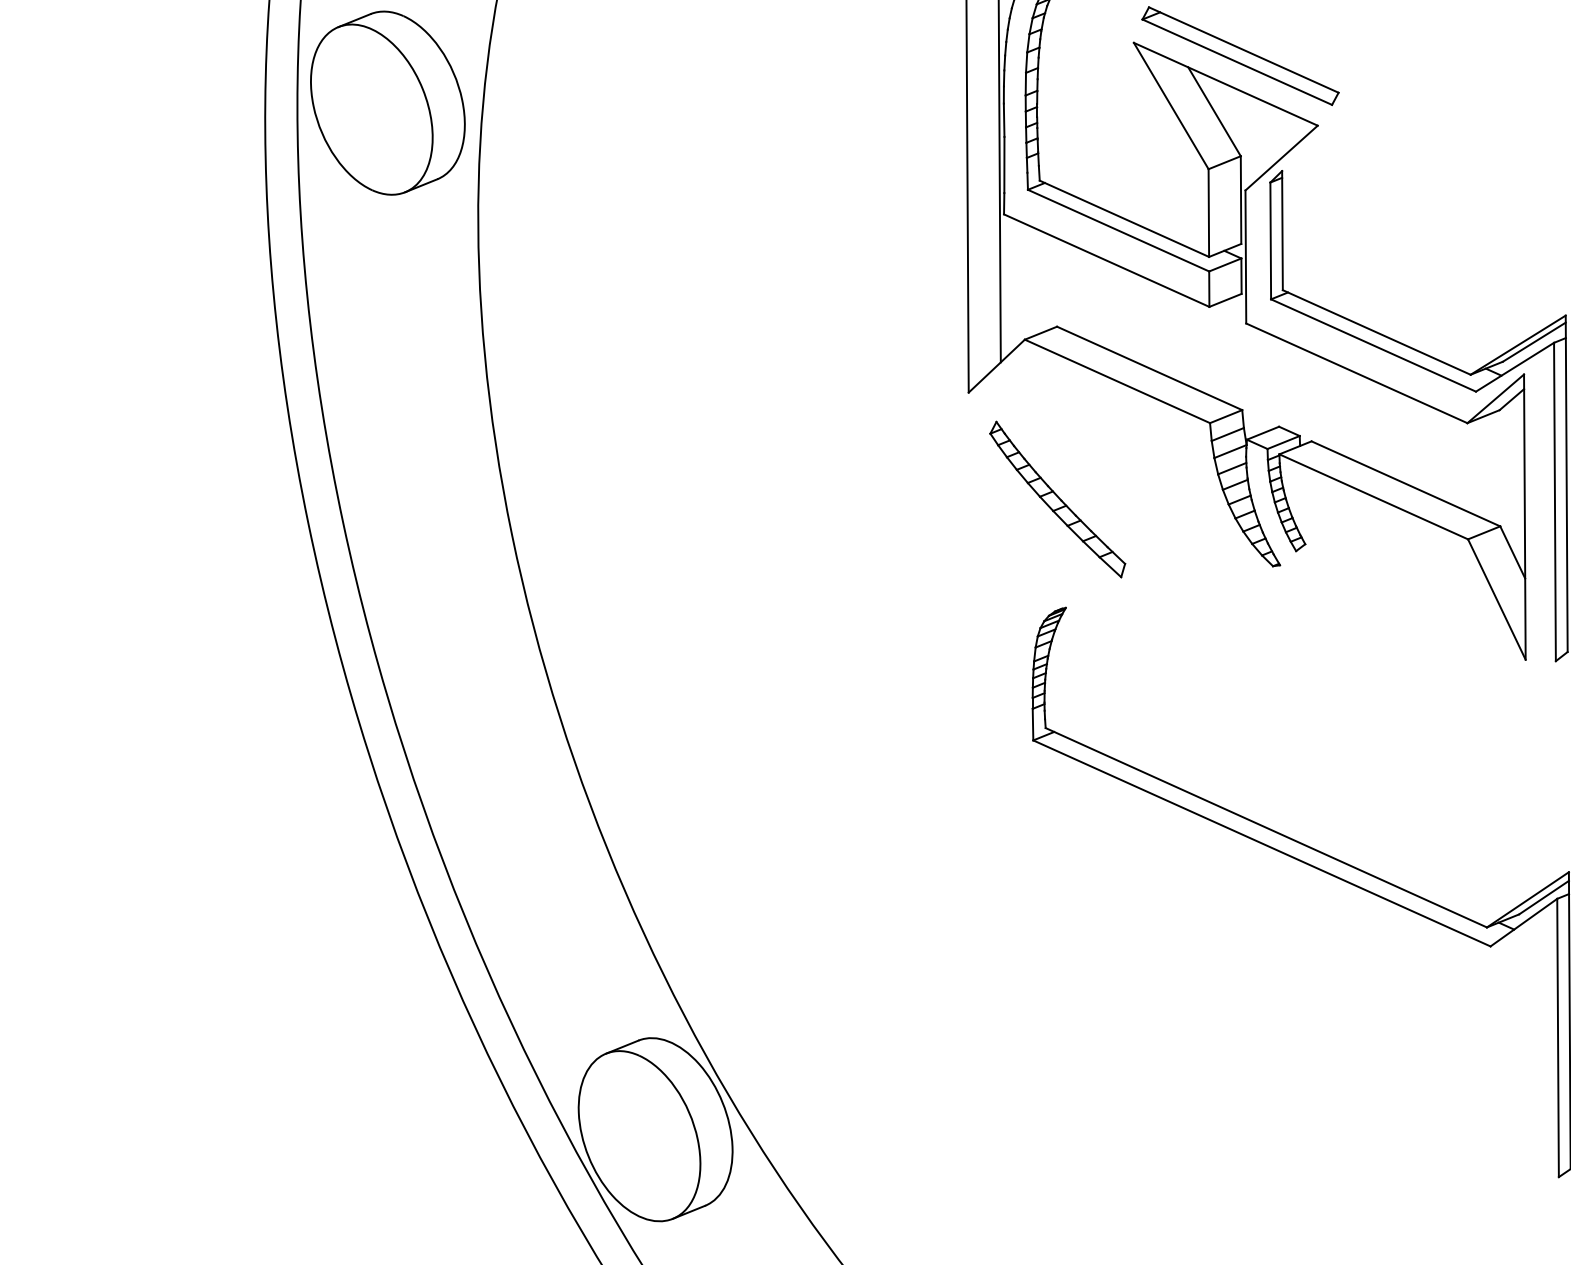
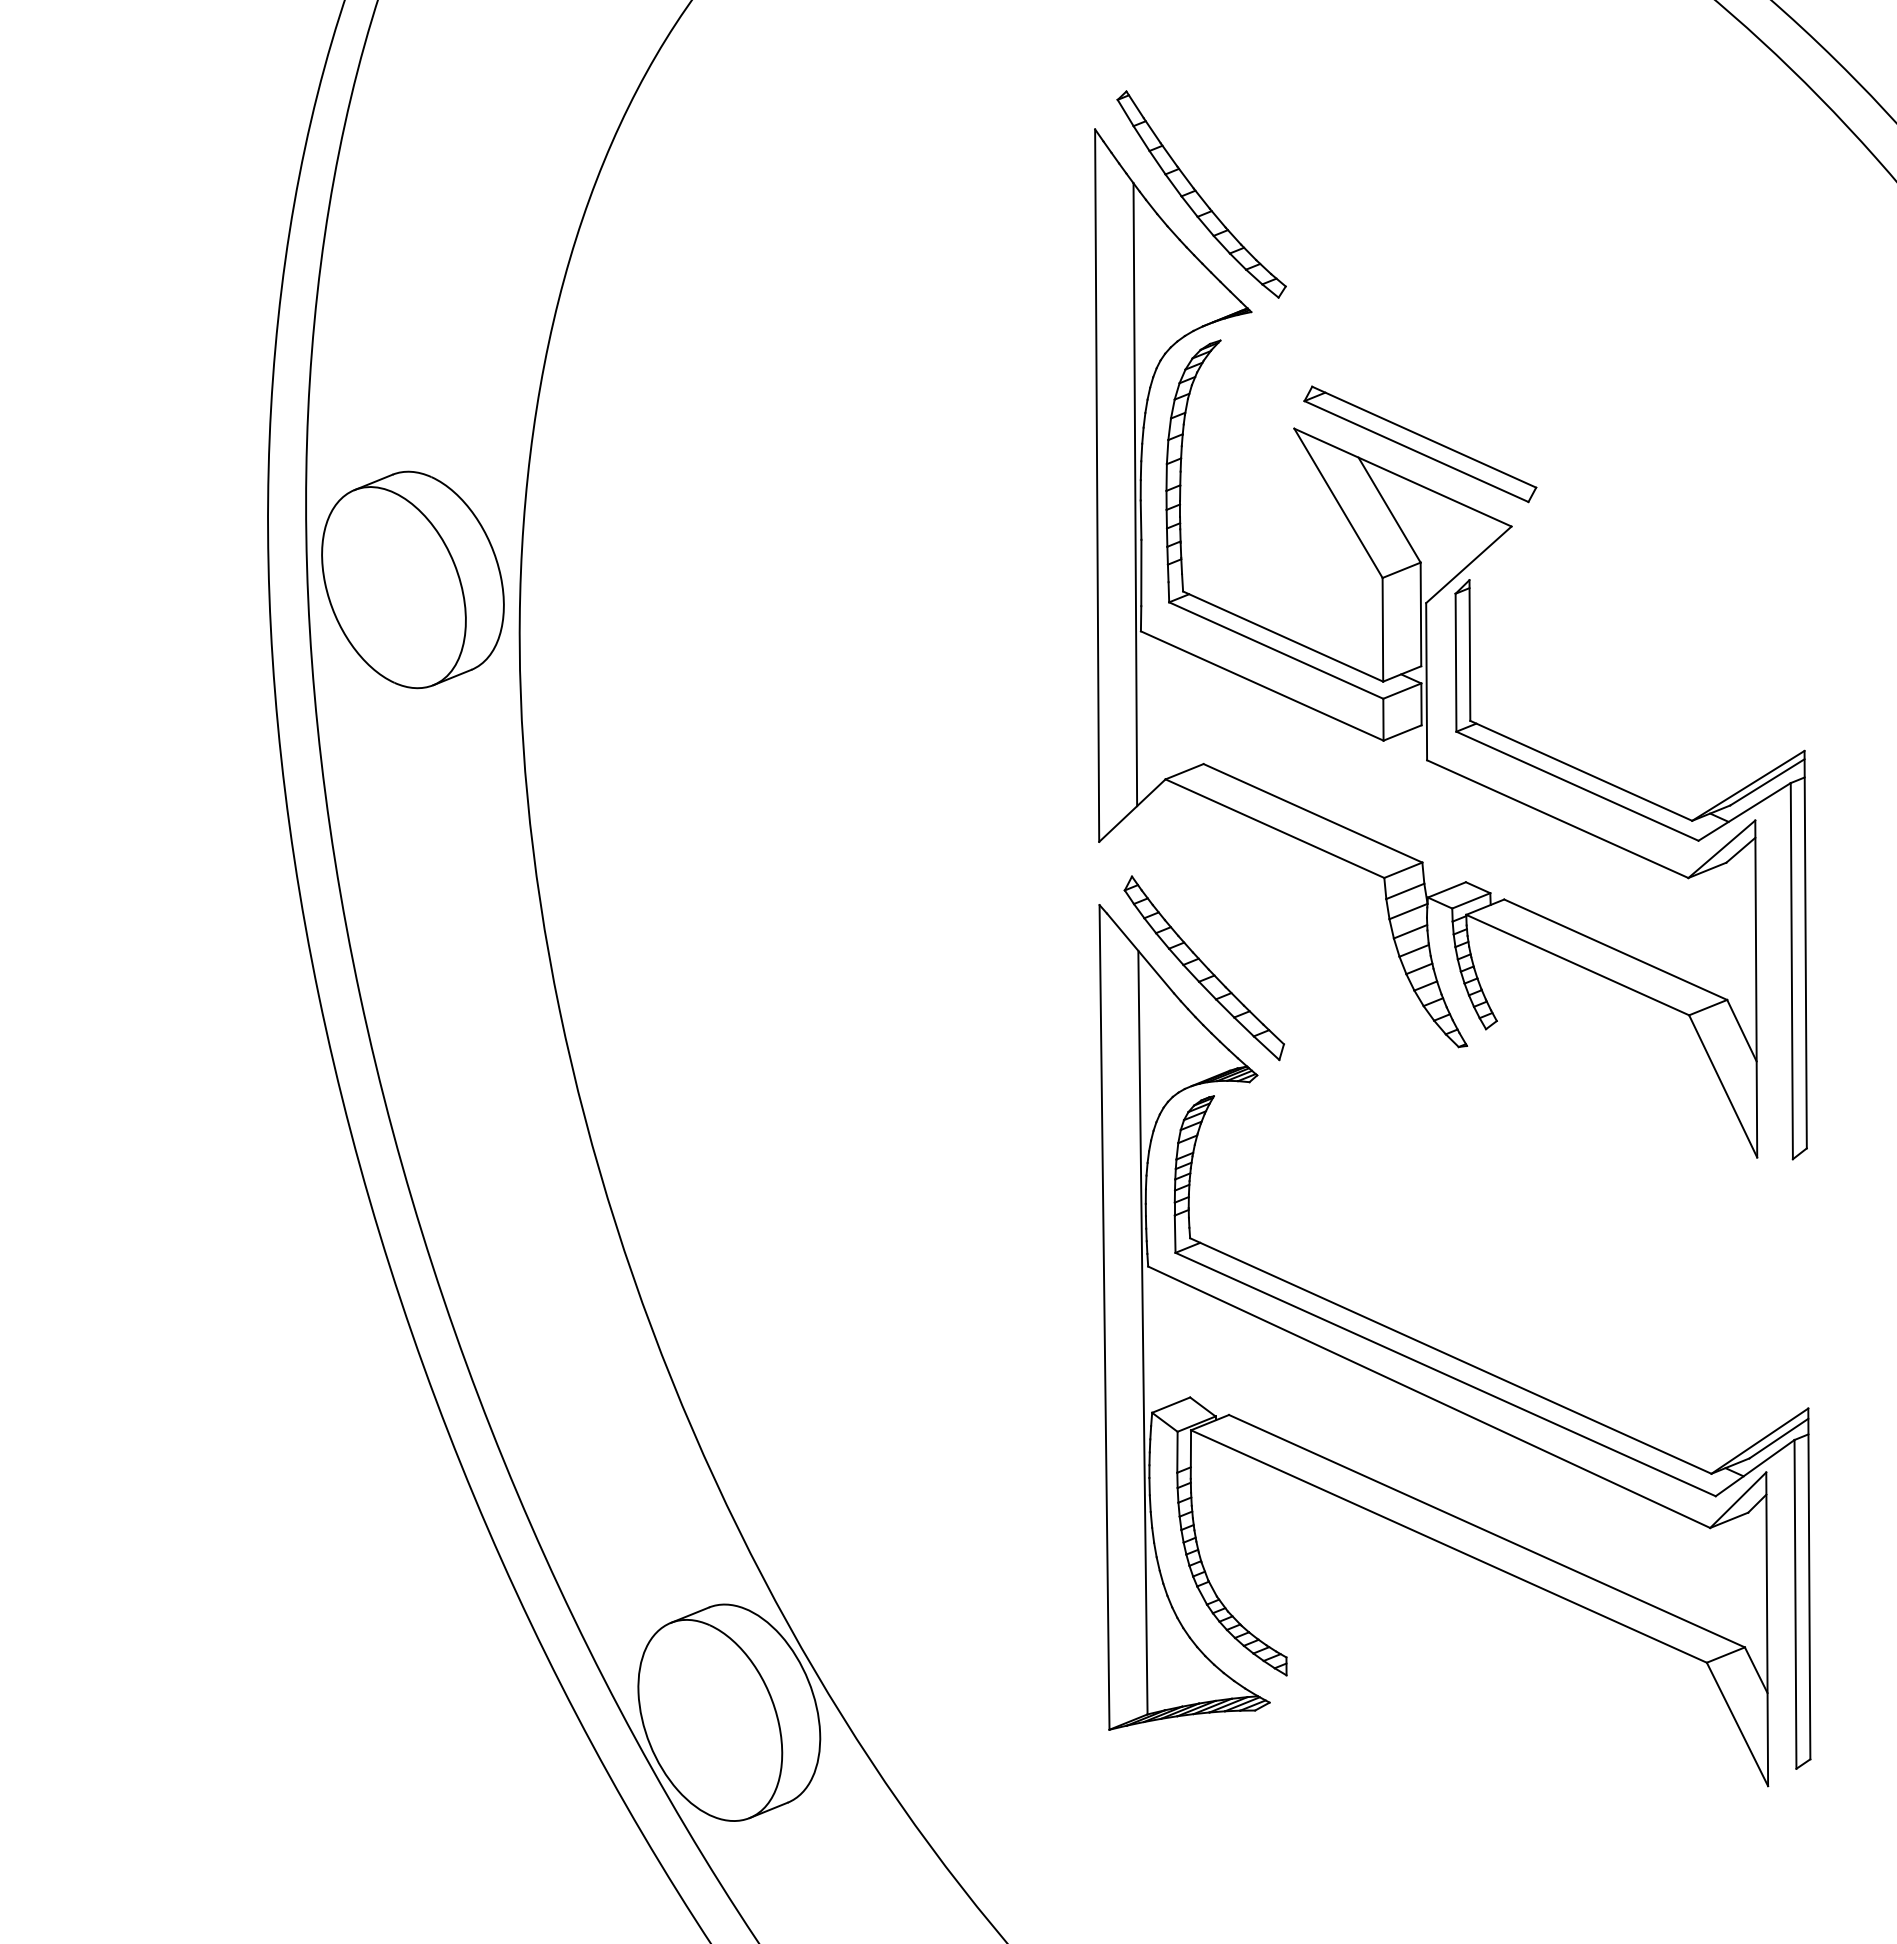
part: (387, 102) -> (412, 579), moved
part: (1234, 855) -> (1413, 1388), added

